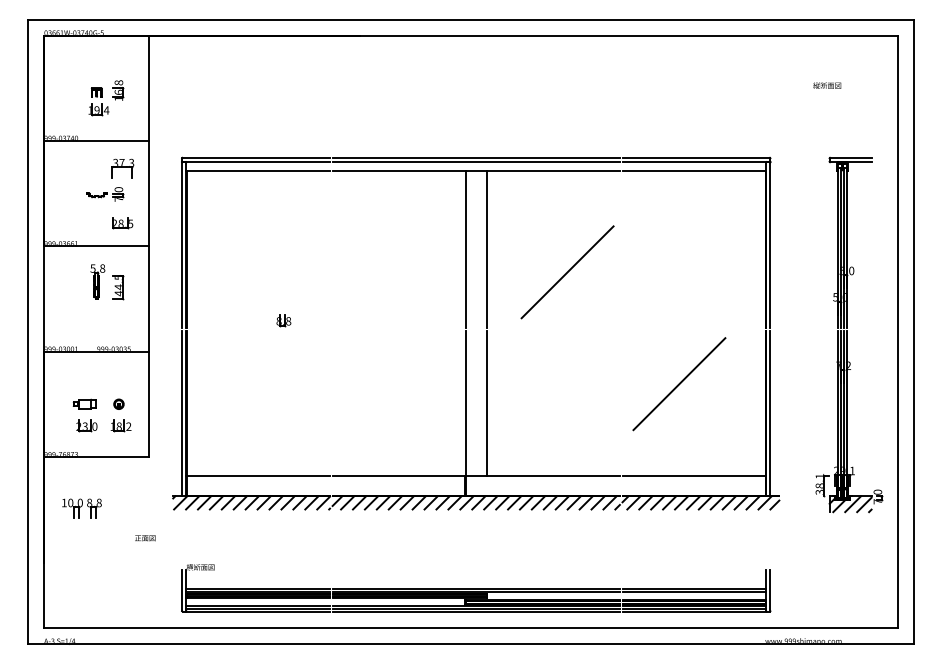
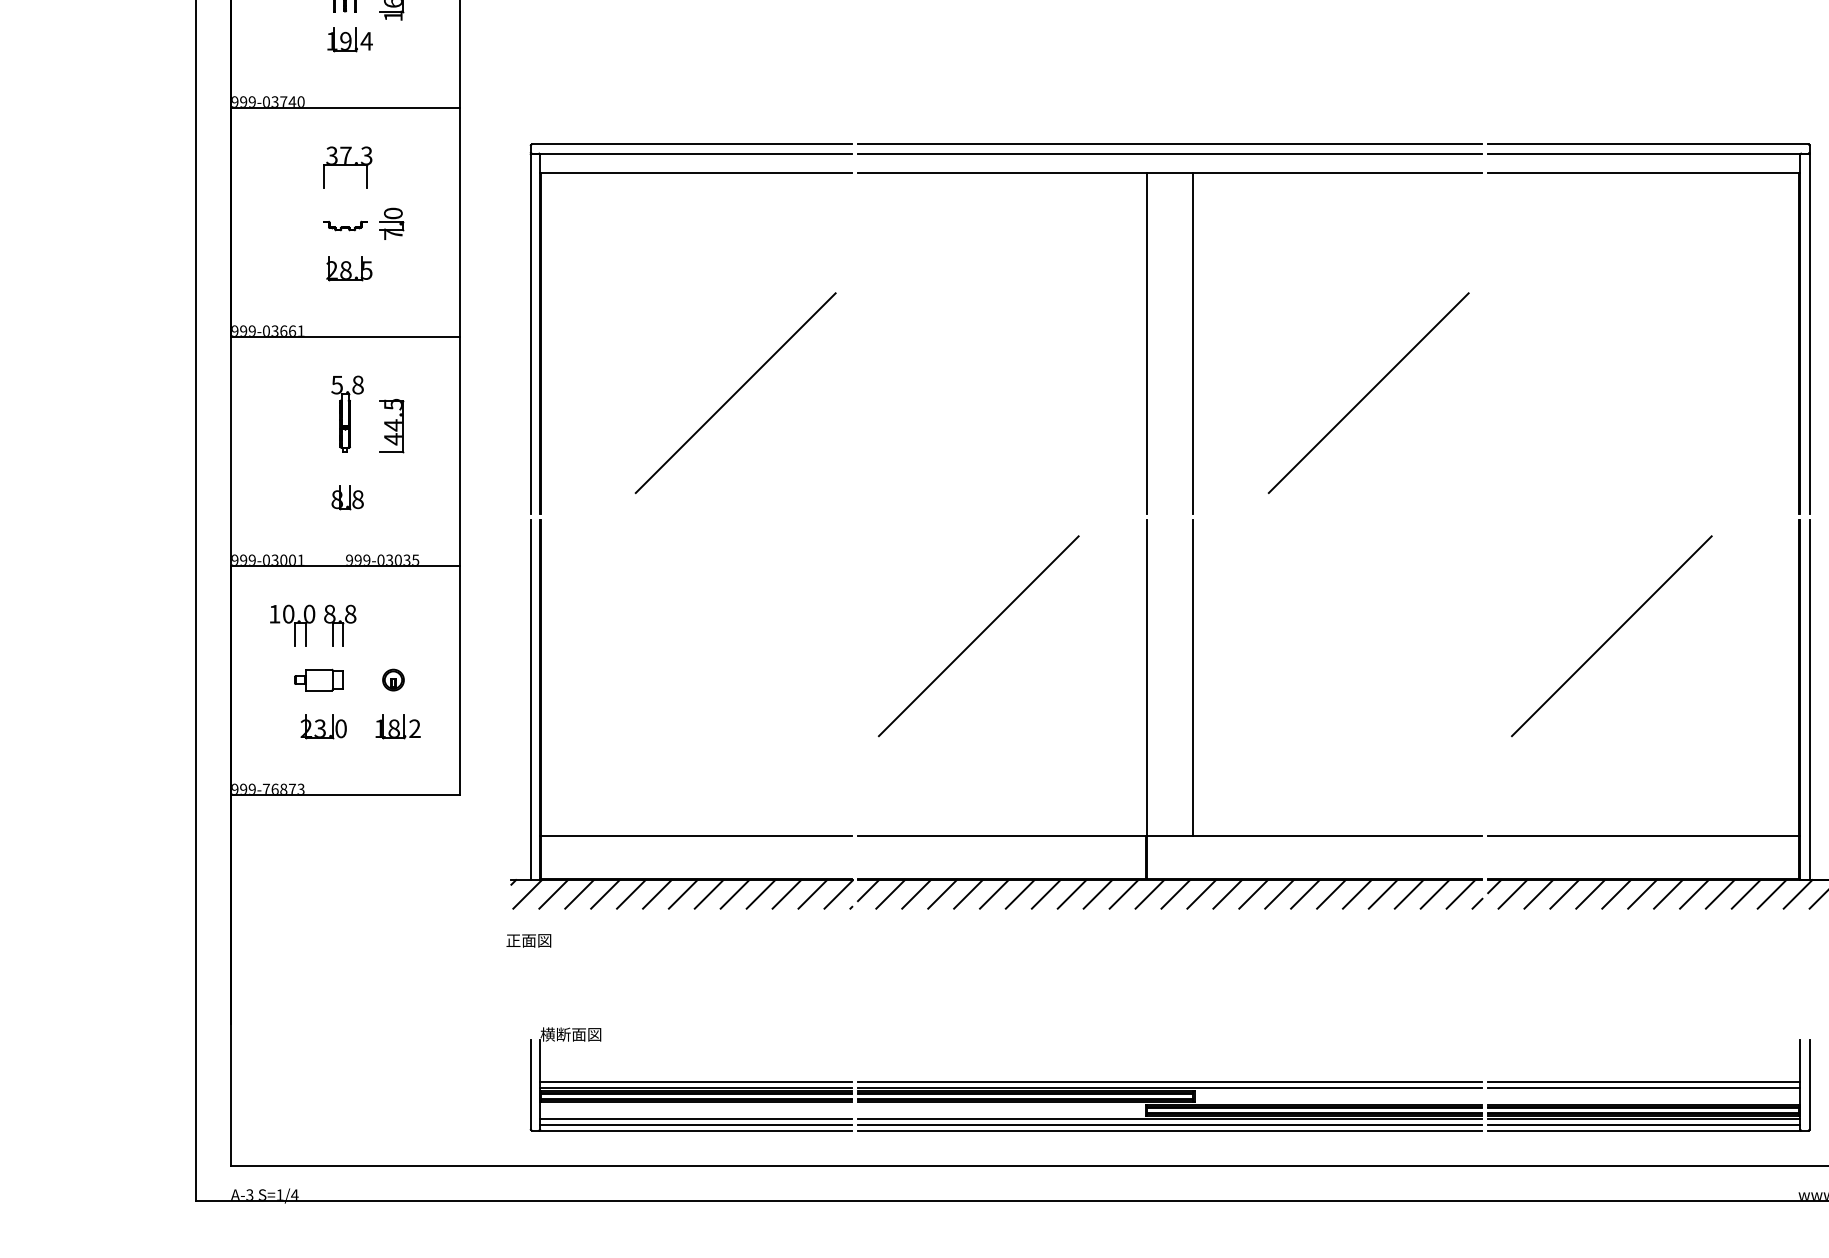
part: (122, 168) -> (346, 167), moved
part: (122, 223) -> (349, 269), moved
line: (276, 272) -> (735, 393), added
part: (283, 320) -> (346, 497), moved
line: (388, 384) -> (979, 637), added
part: (81, 508) -> (312, 626), moved
text: (145, 538) -> (529, 941), moved

